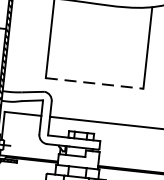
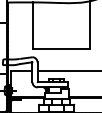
line: (94, 83) -> (61, 49), dashed -> solid

